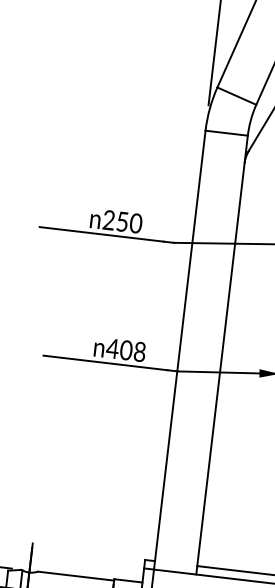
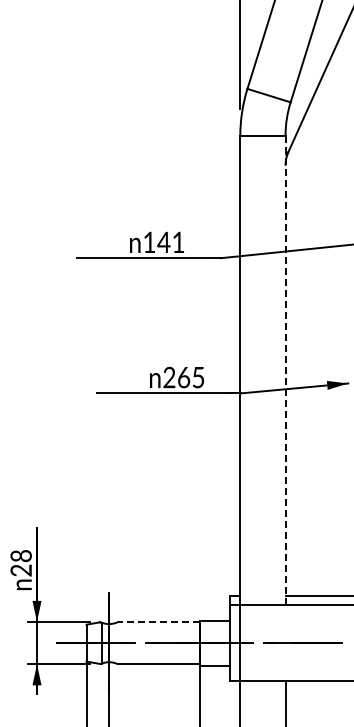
text: (122, 221) -> (163, 242), 250 -> 141
text: (125, 350) -> (183, 377), 408 -> 265
line: (222, 354) -> (285, 370), solid -> dashed
line: (75, 576) -> (158, 622), solid -> dashed

